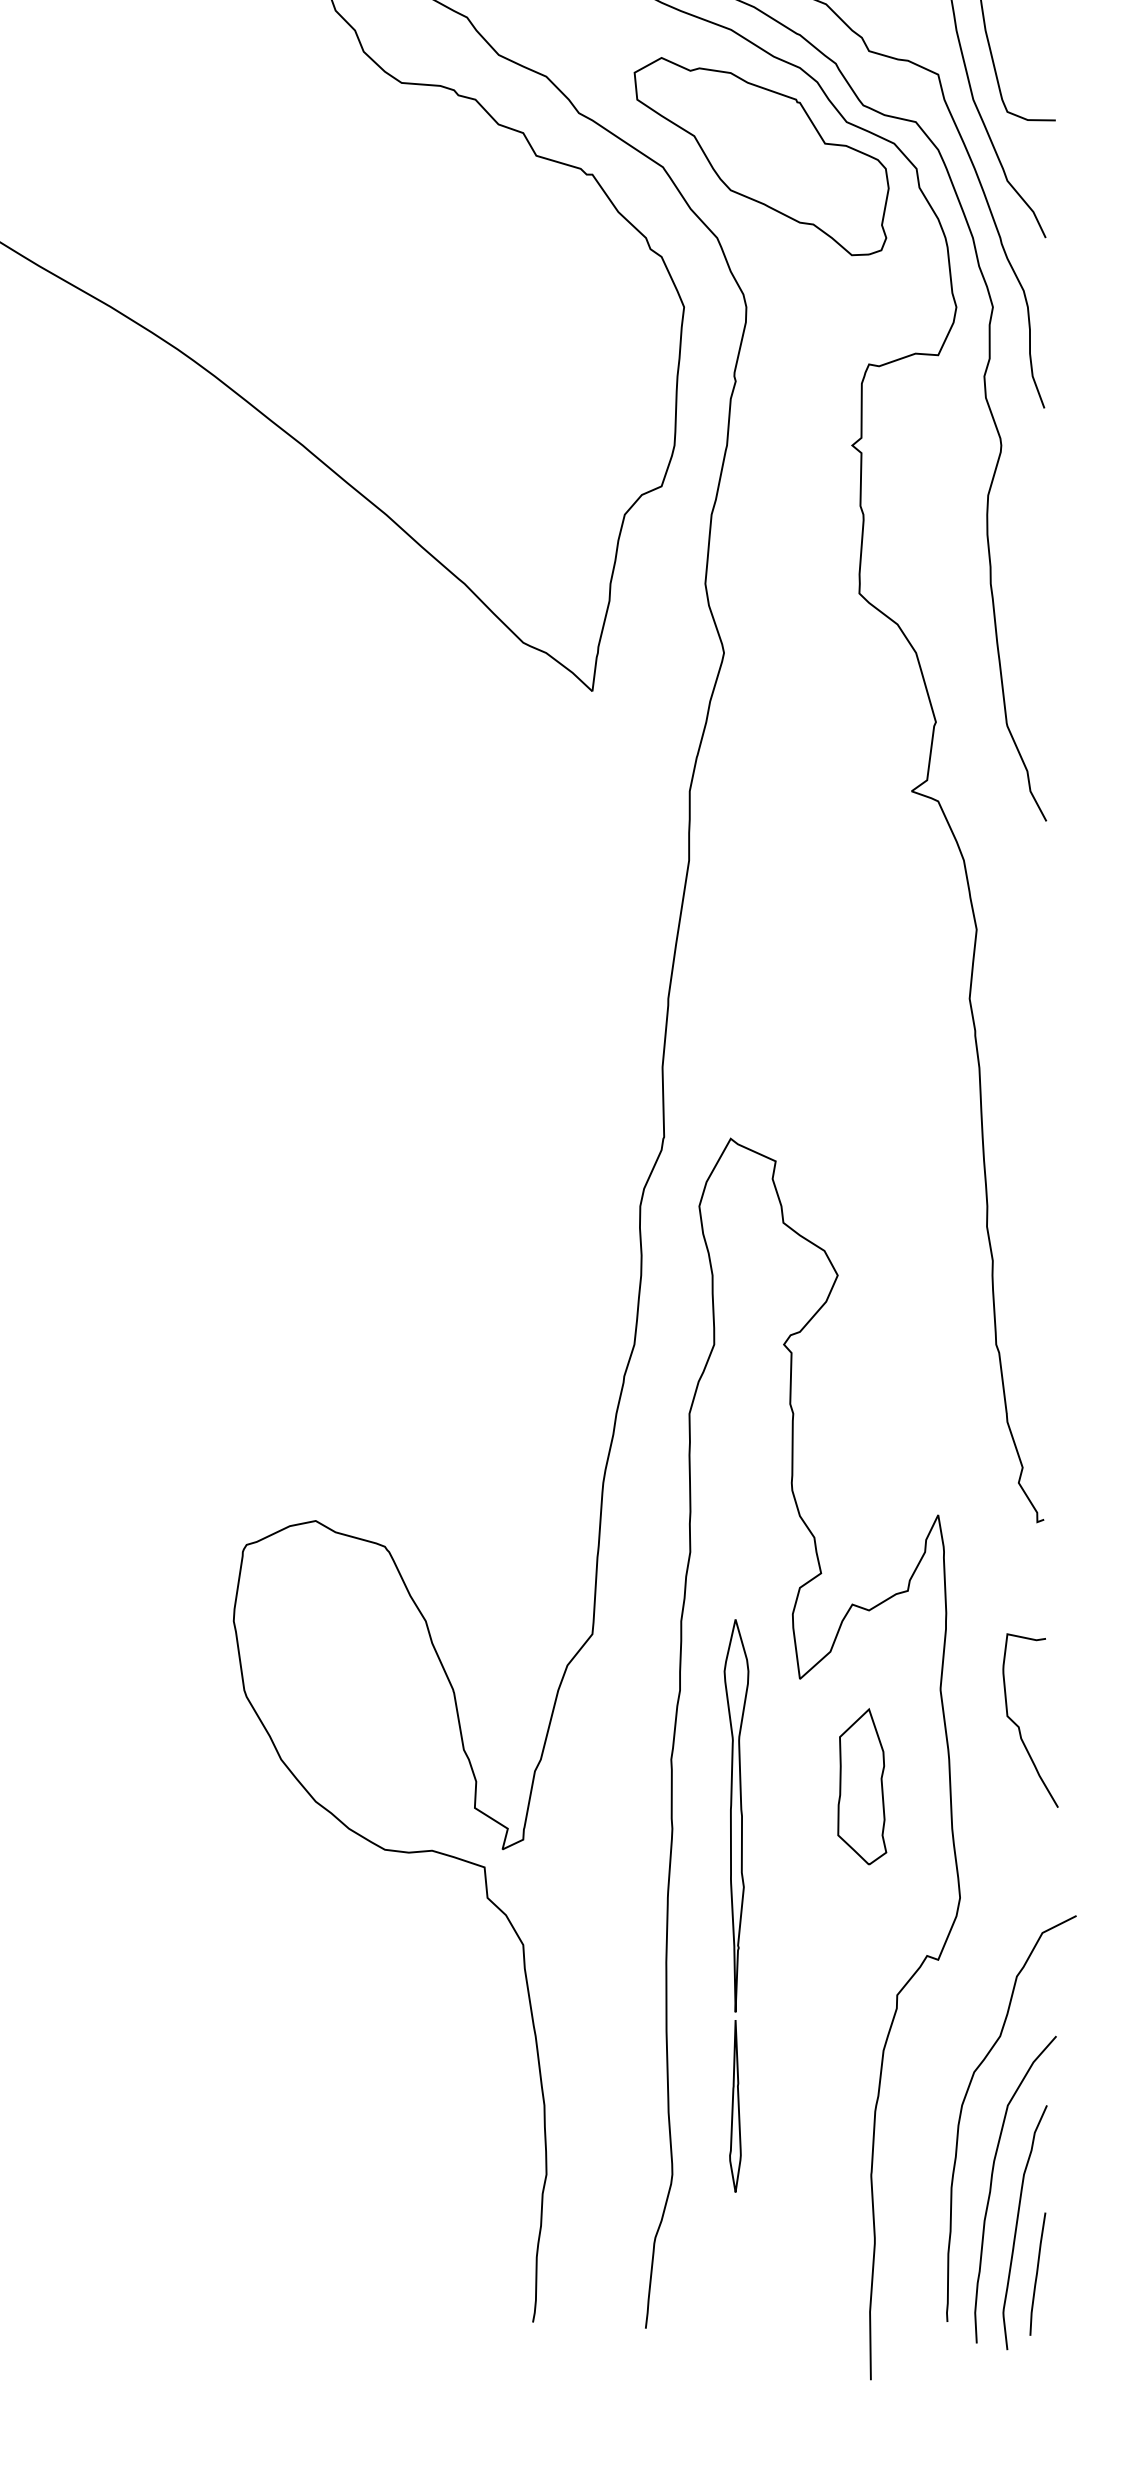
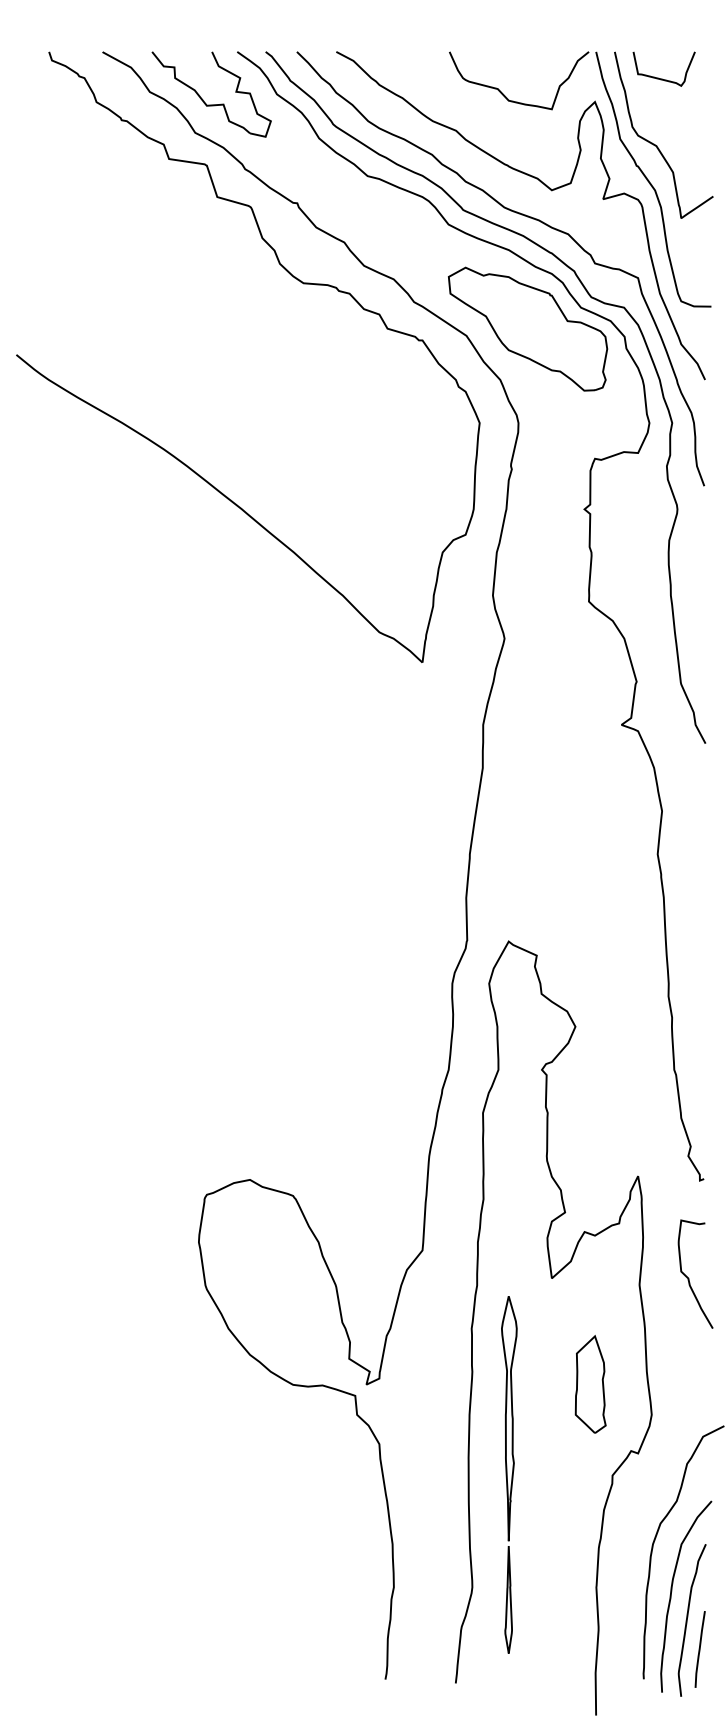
curve: (1020, 1727) -> (689, 1278), moved
part: (861, 1786) -> (590, 1384), moved
part: (736, 1905) -> (509, 1474), moved

